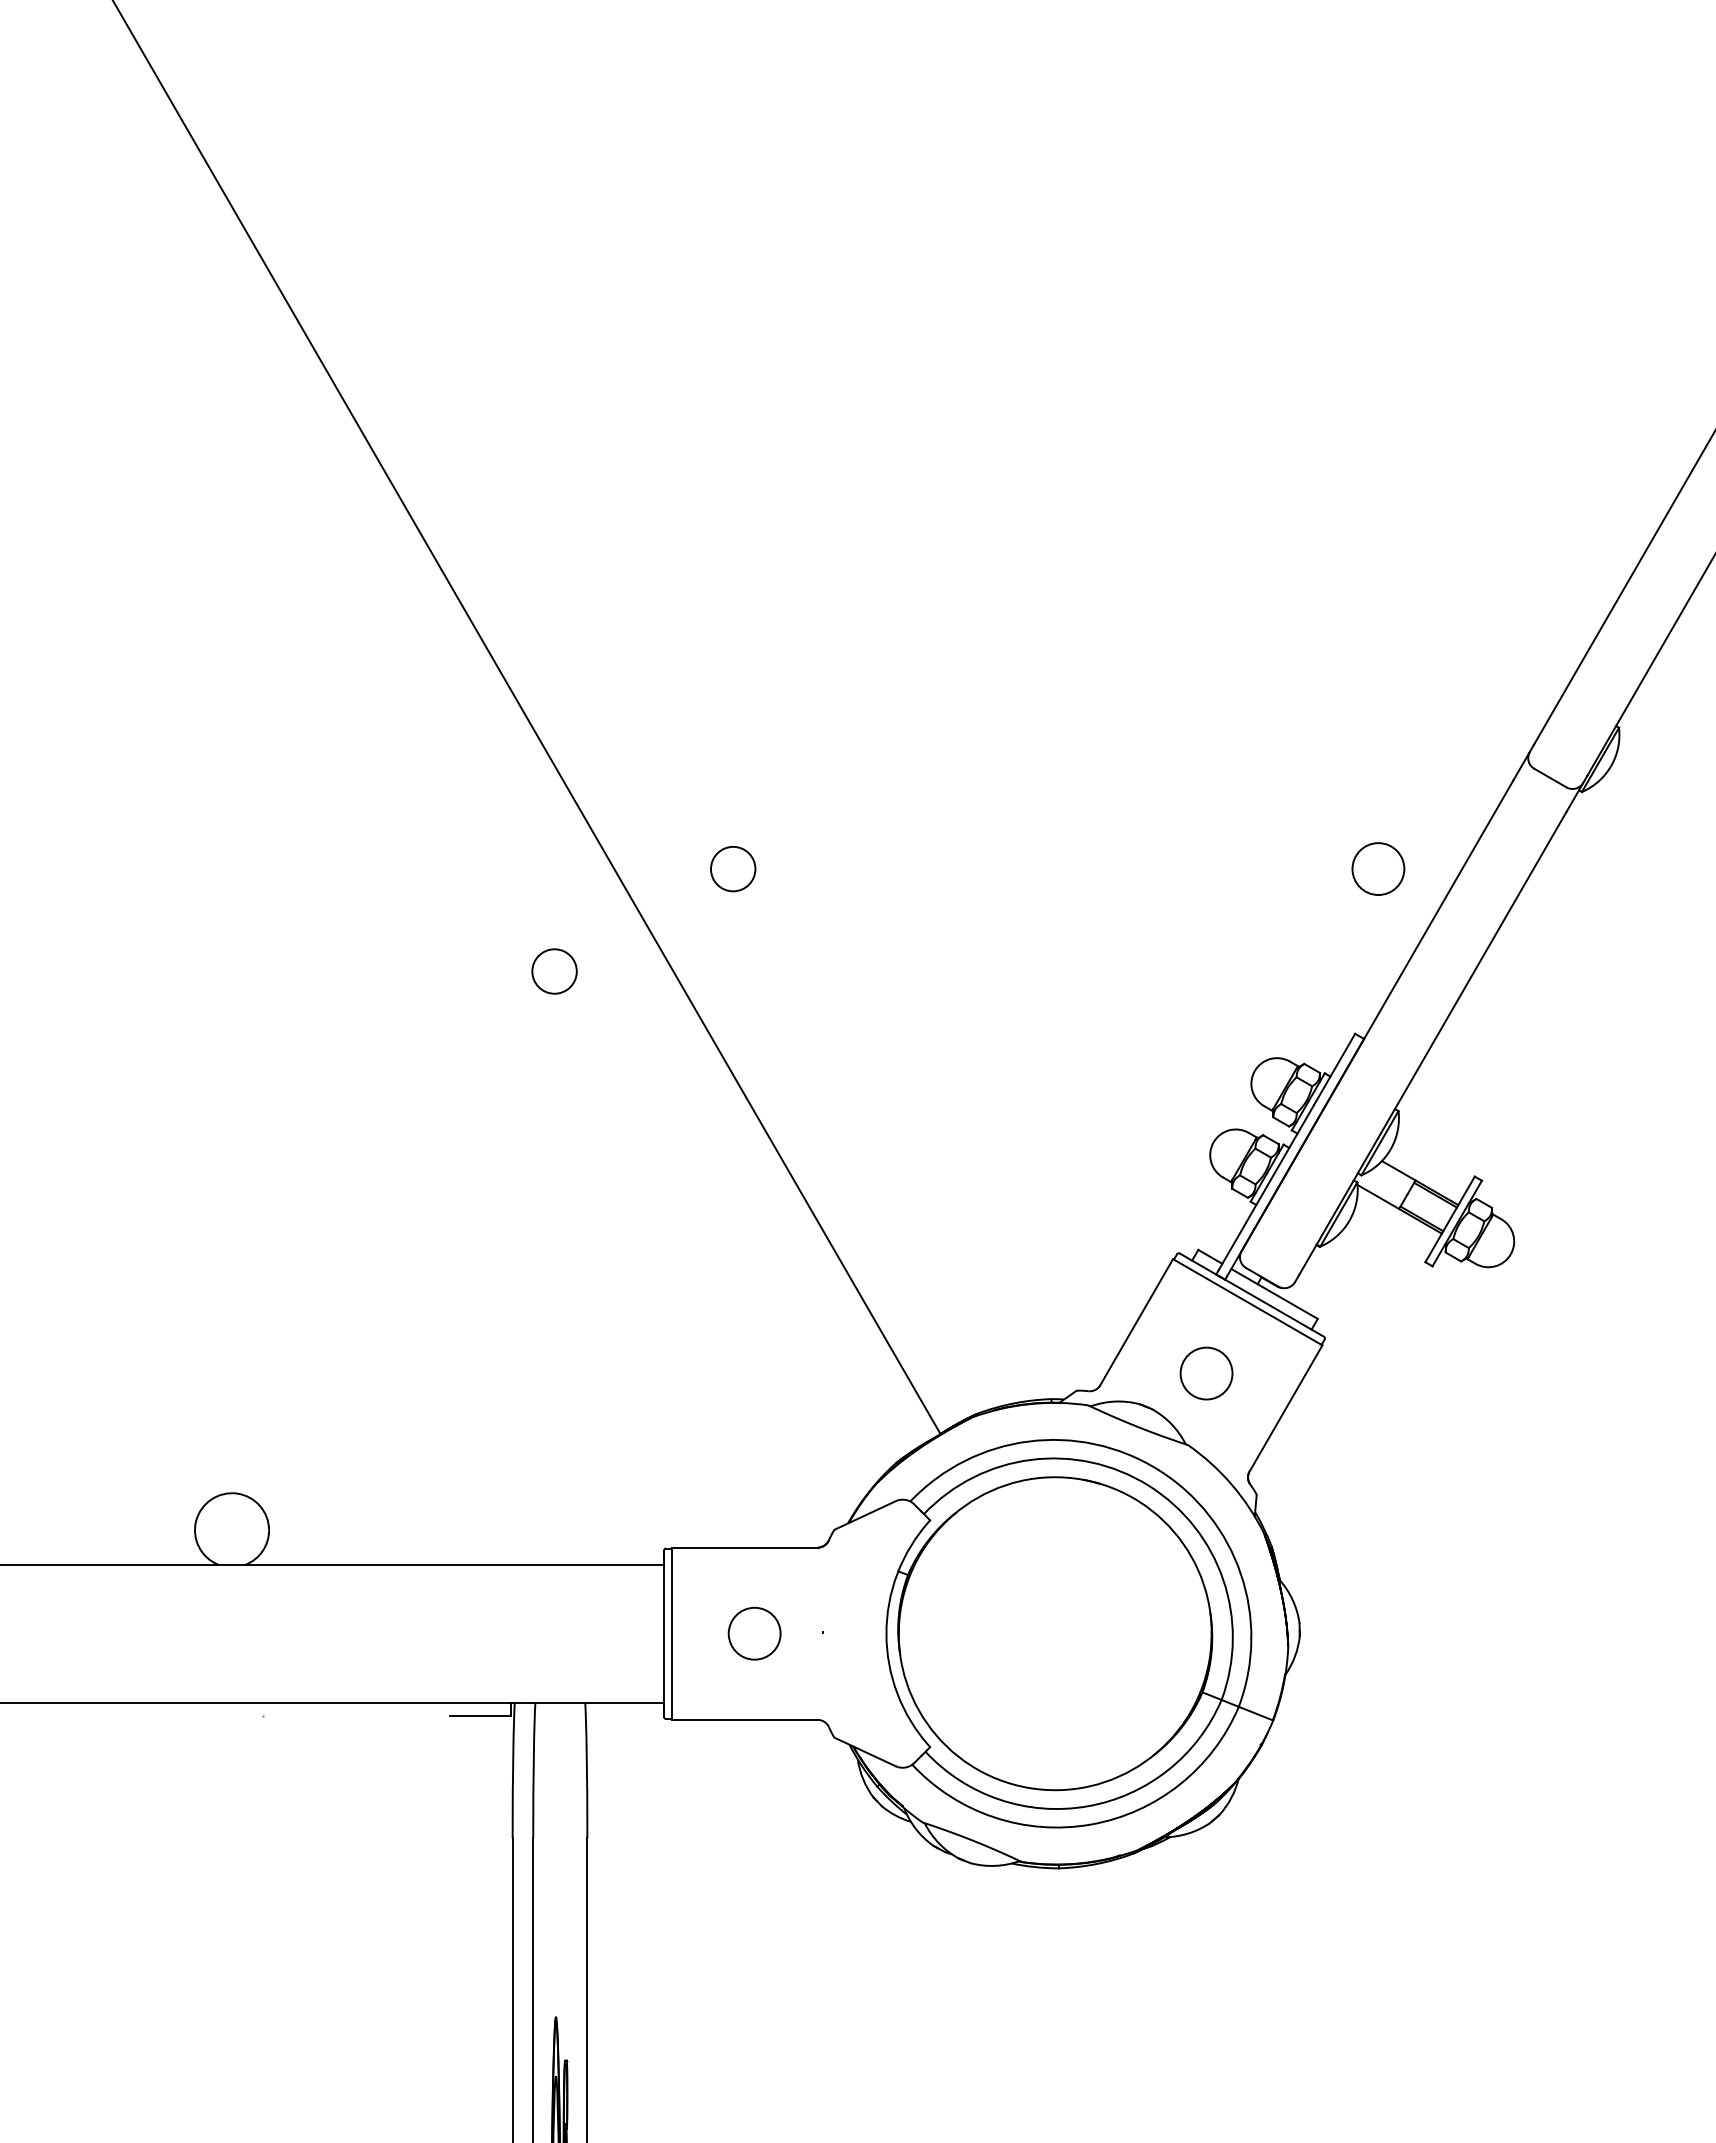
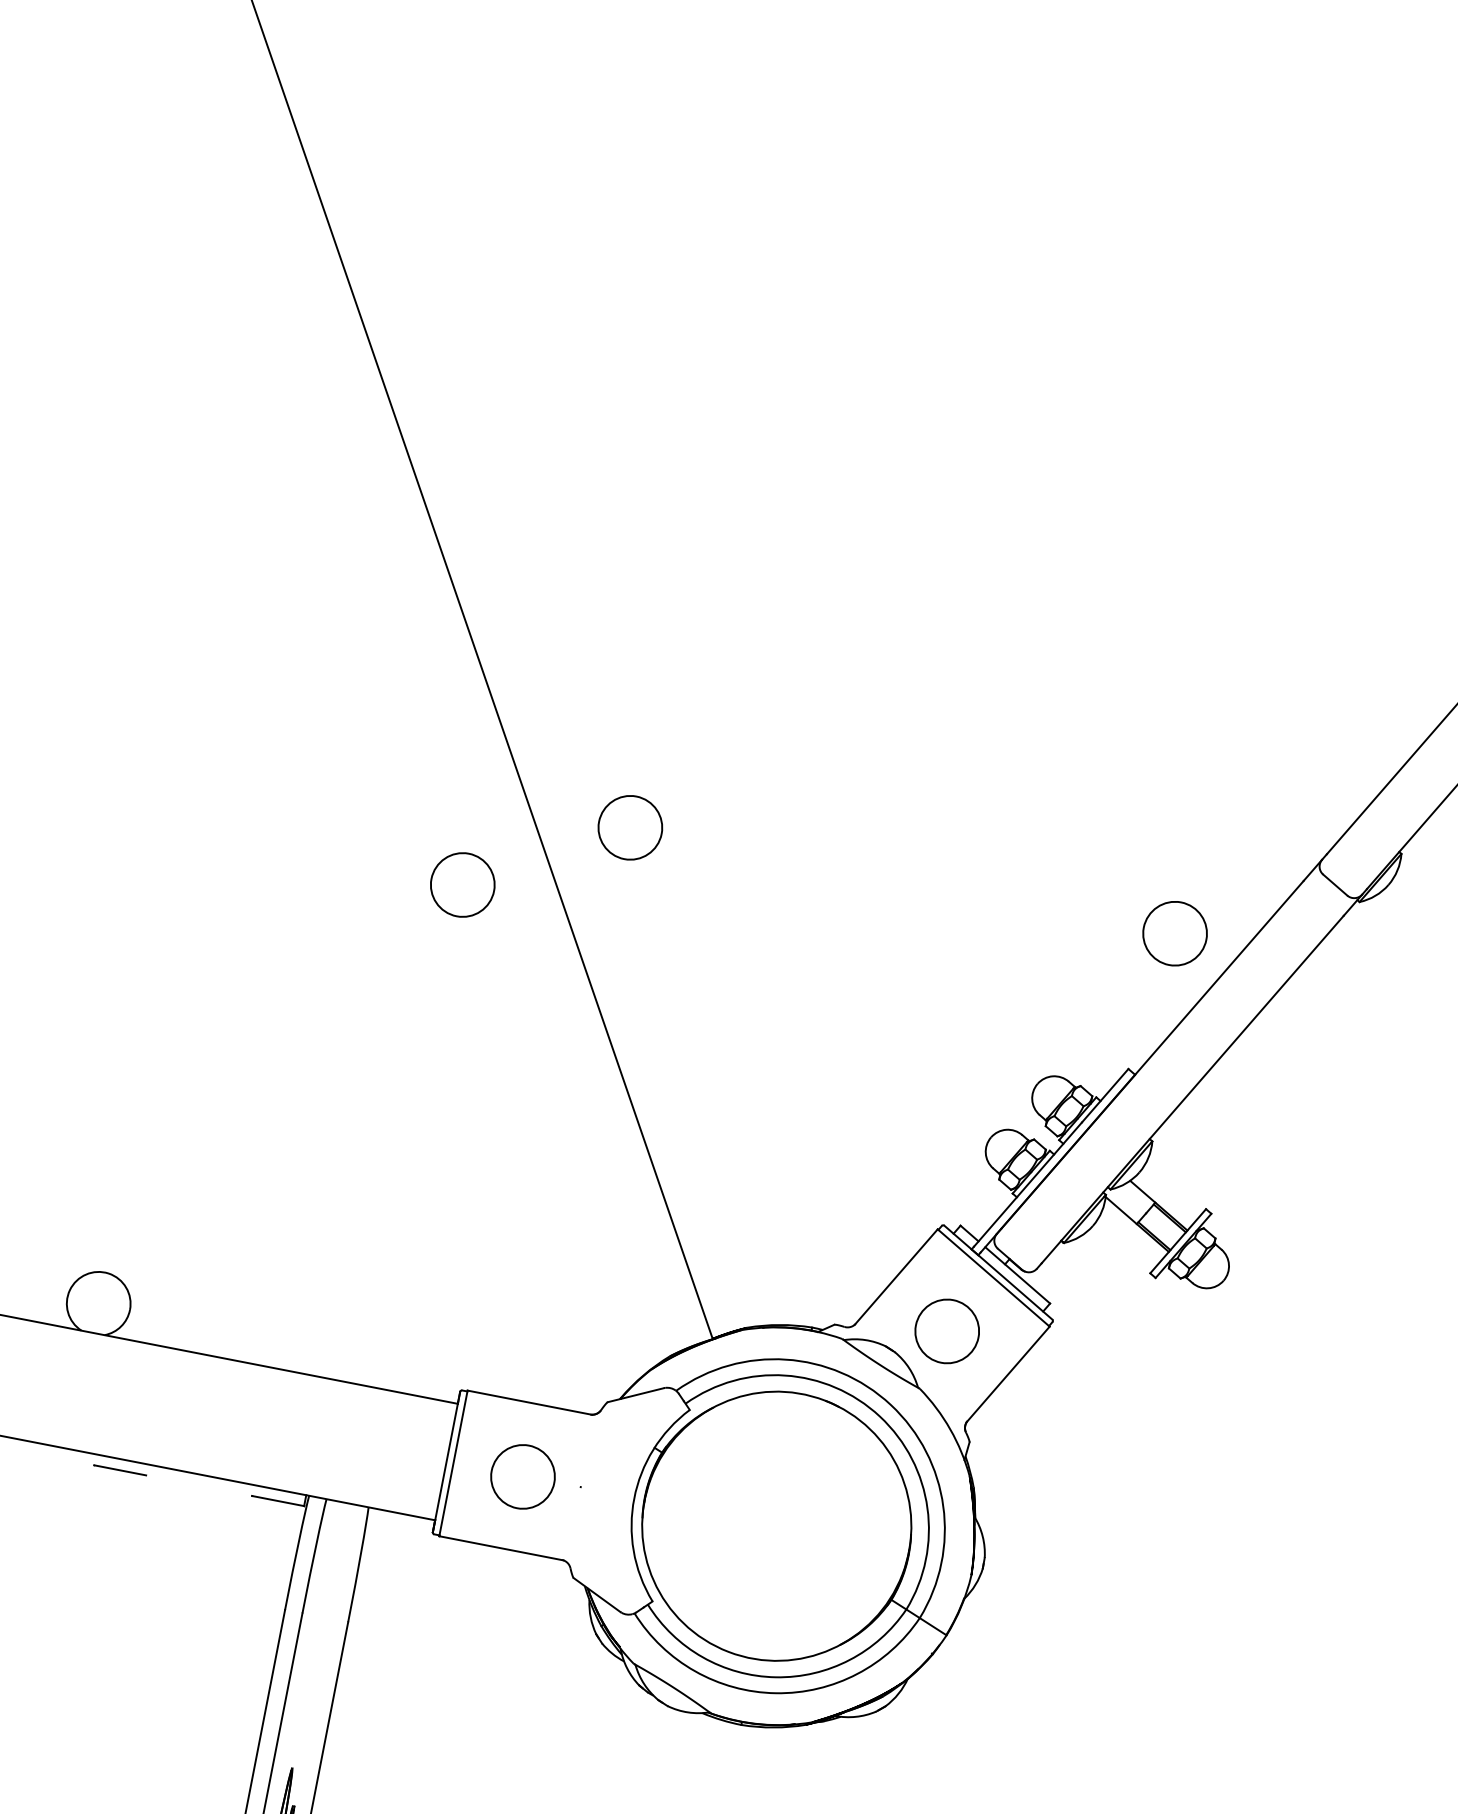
circle: (1378, 868) -> (1175, 933), size x1.43
circle: (733, 869) -> (630, 828), size x1.67
circle: (554, 971) -> (462, 884), size x1.67
circle: (1206, 1373) -> (947, 1331), size x1.43
circle: (754, 1633) -> (522, 1476), size x1.43
line: (293, 1715) -> (120, 1470), added

